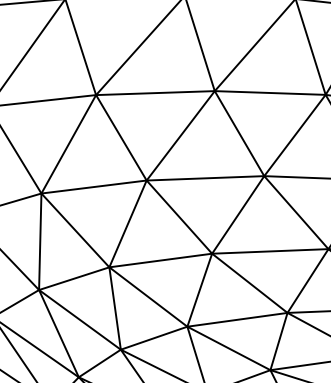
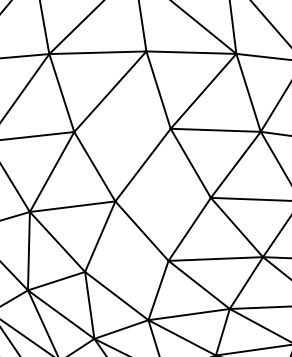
line: (155, 93) -> (122, 130), removed
line: (204, 178) -> (162, 199), removed
line: (160, 259) -> (126, 265), removed

